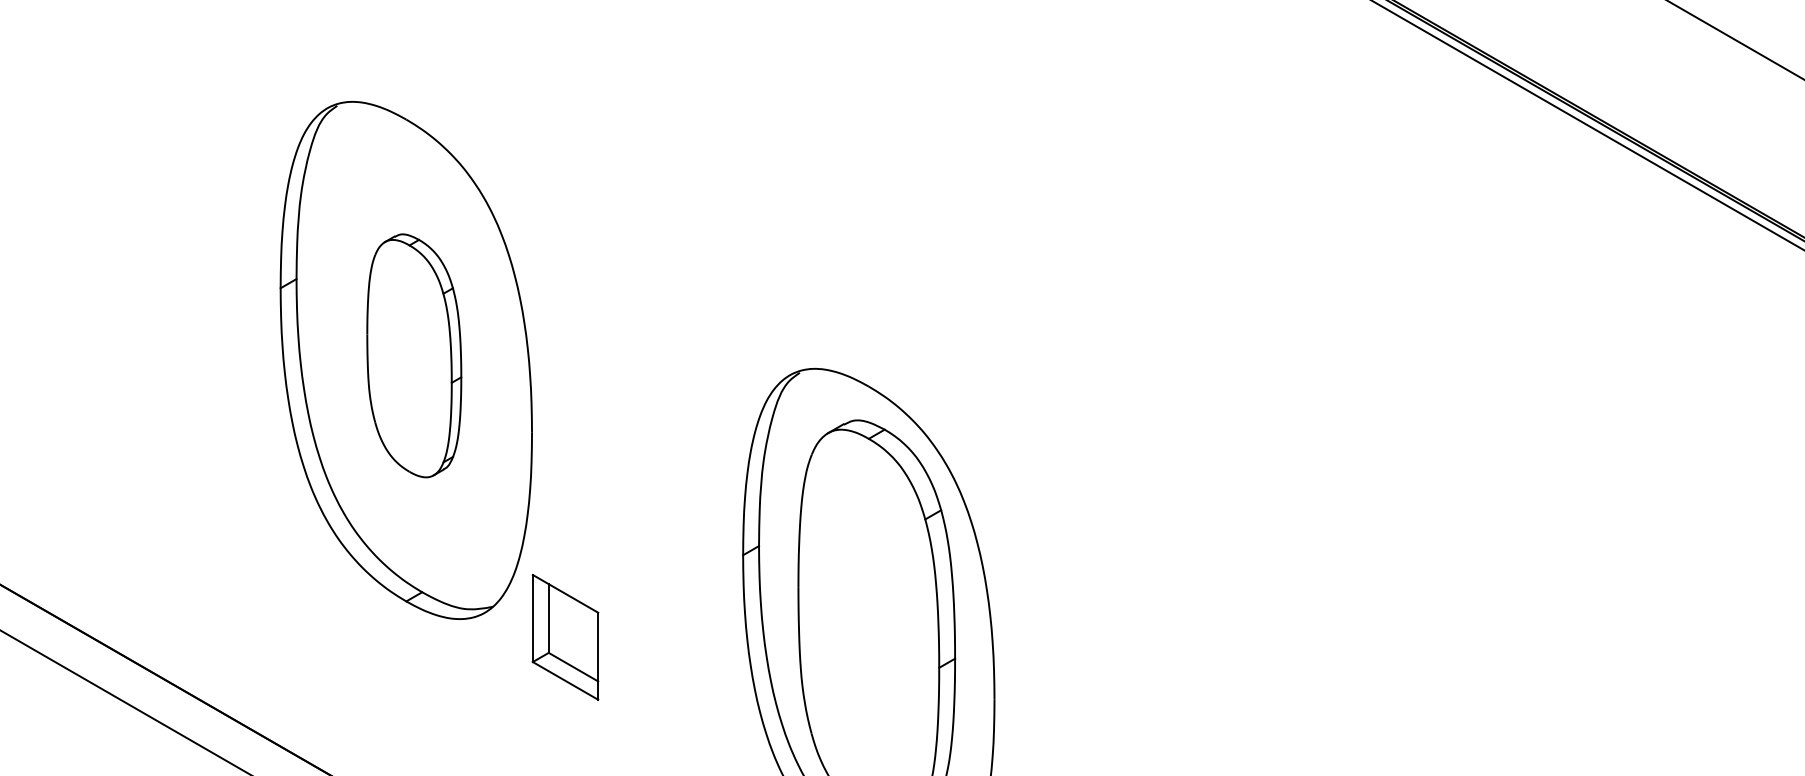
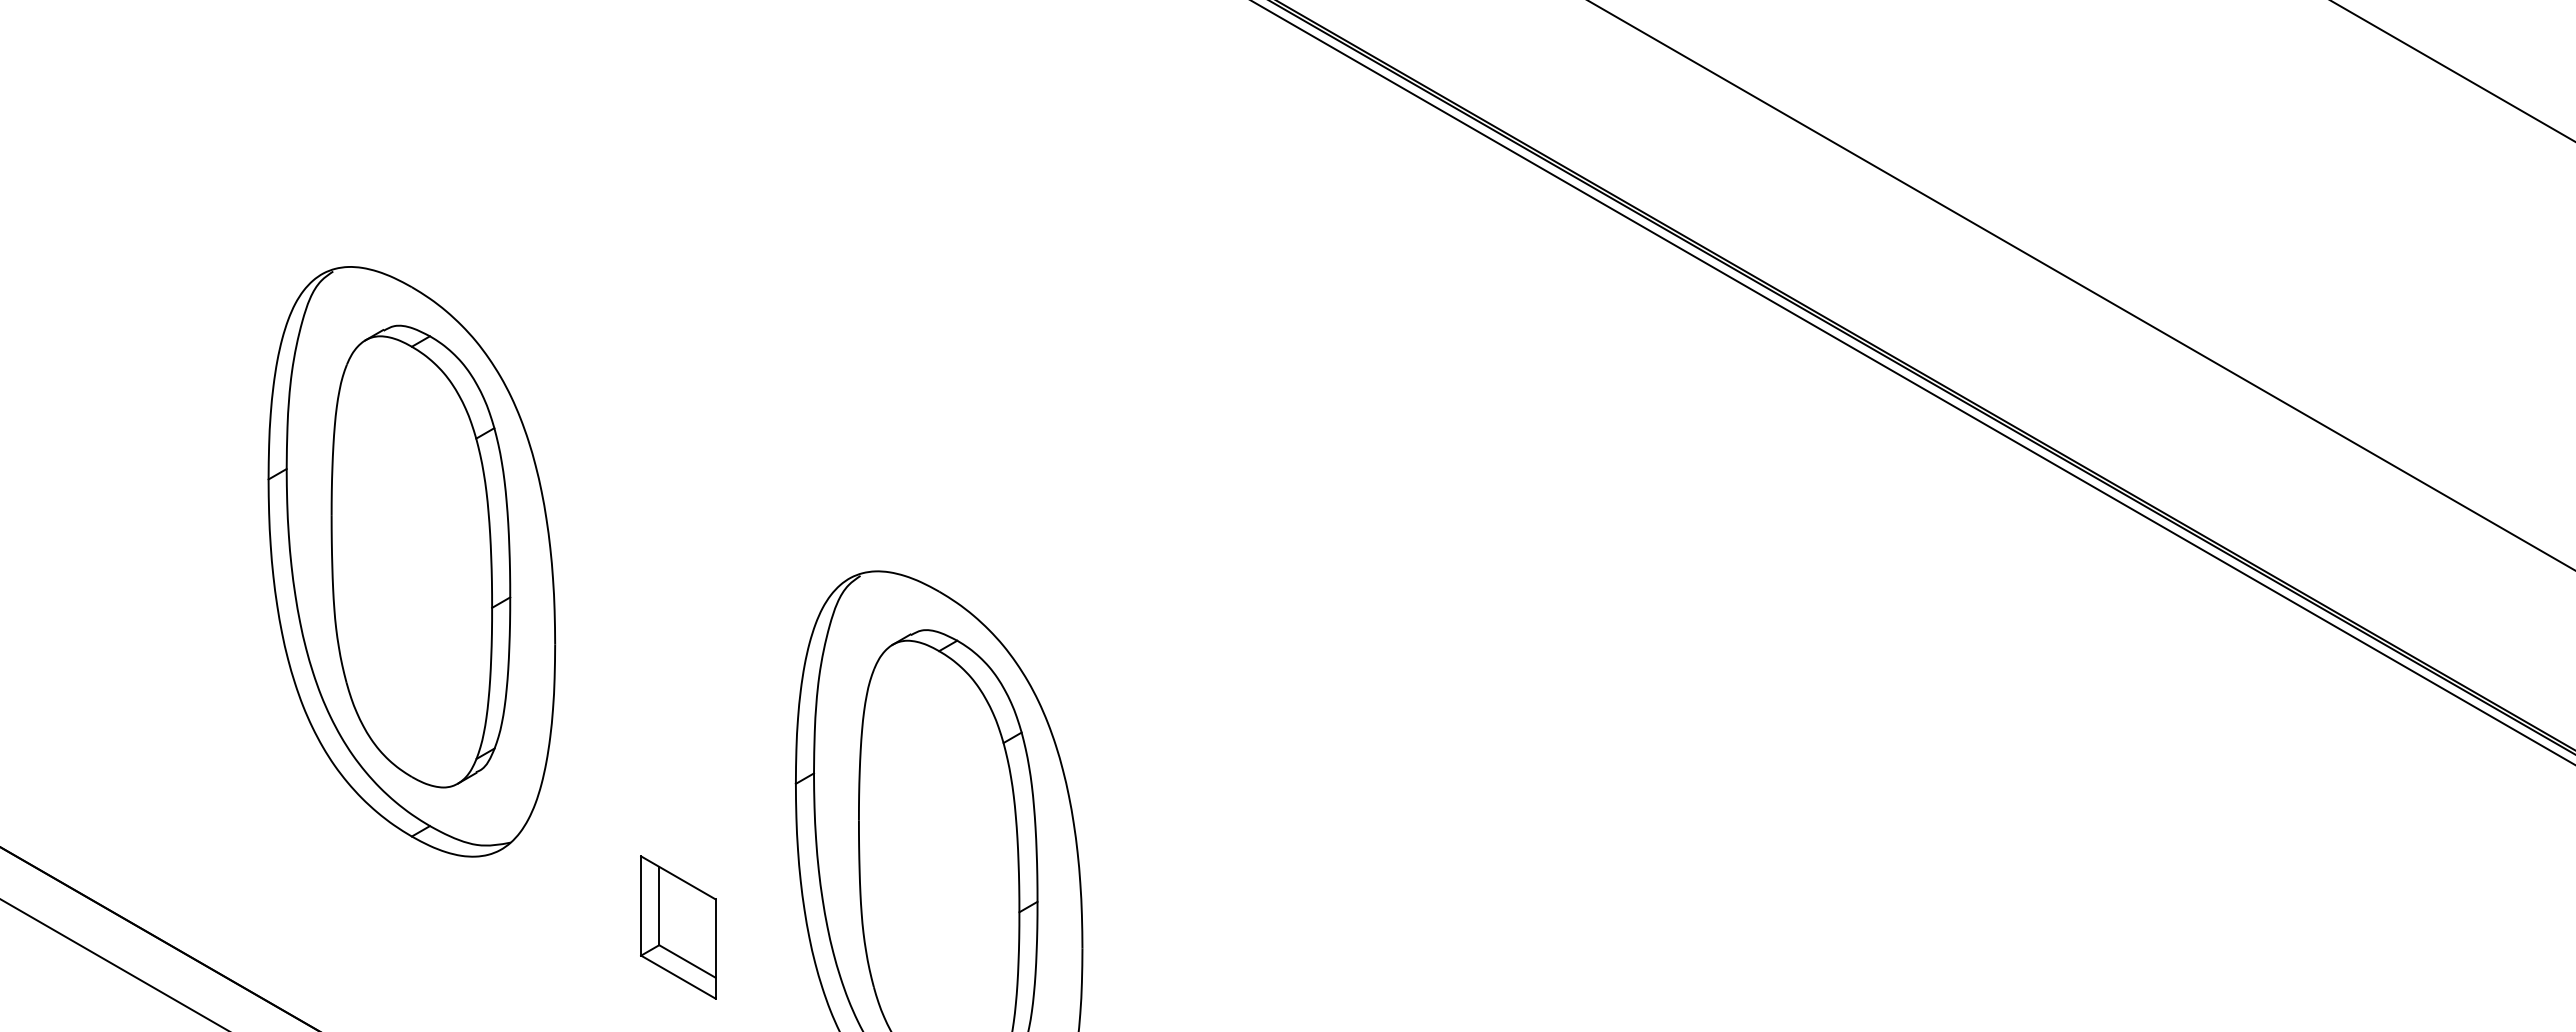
part: (413, 355) -> (420, 556), size x1.67
part: (565, 637) -> (678, 927), moved

